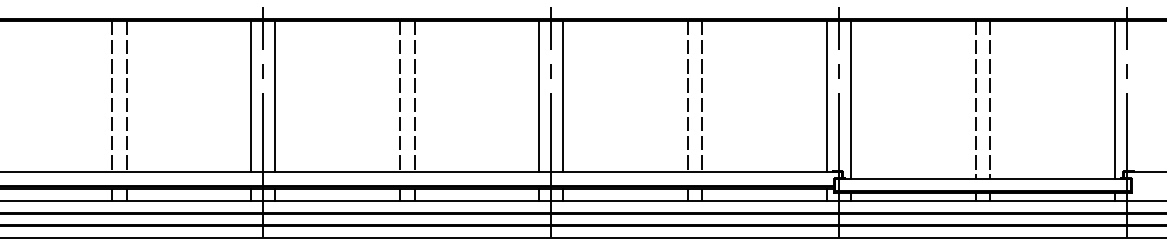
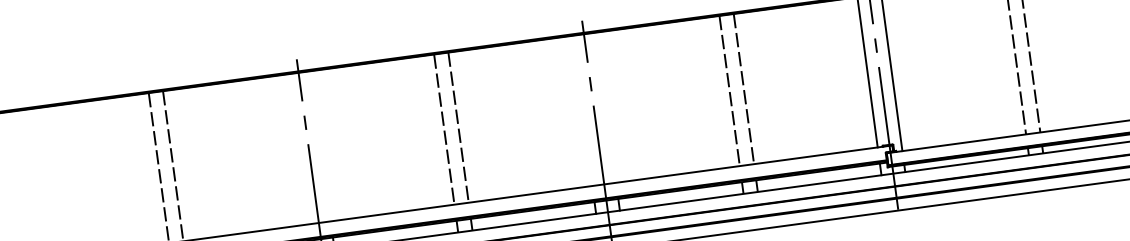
line: (251, 96) -> (296, 149), removed
line: (275, 96) -> (320, 146), removed
line: (539, 96) -> (582, 110), removed
line: (563, 96) -> (606, 107), removed

